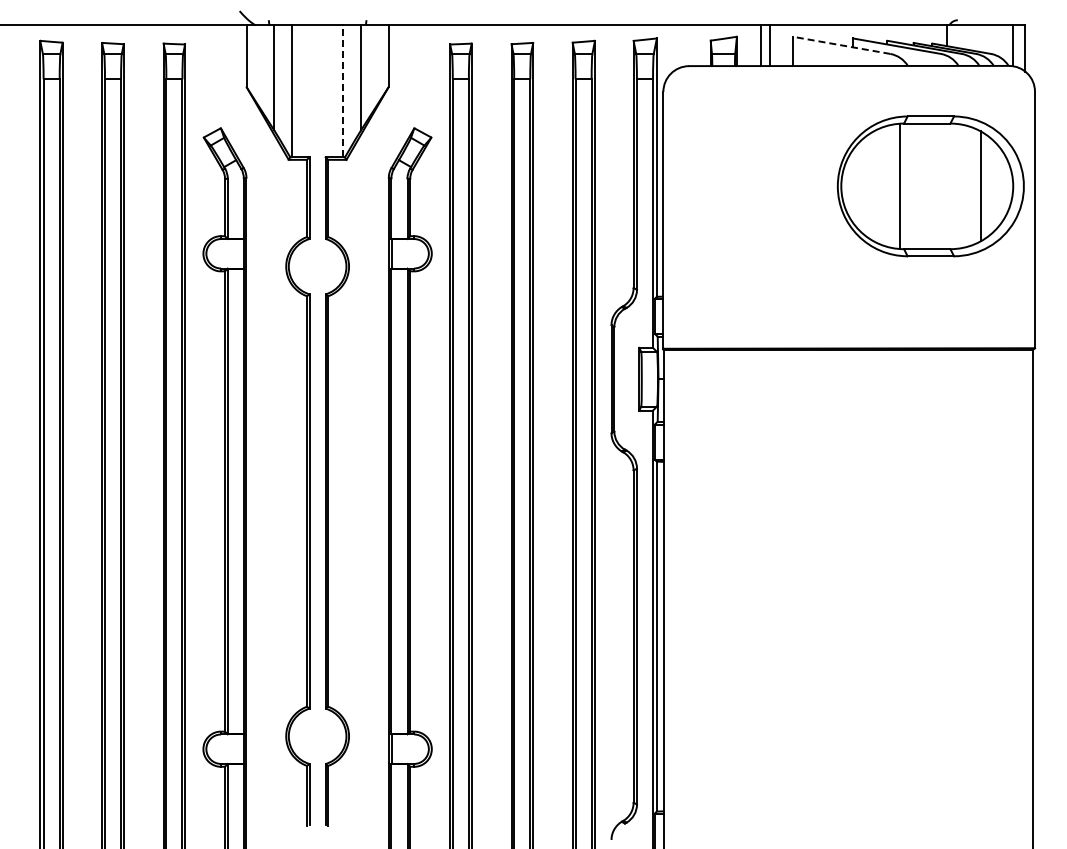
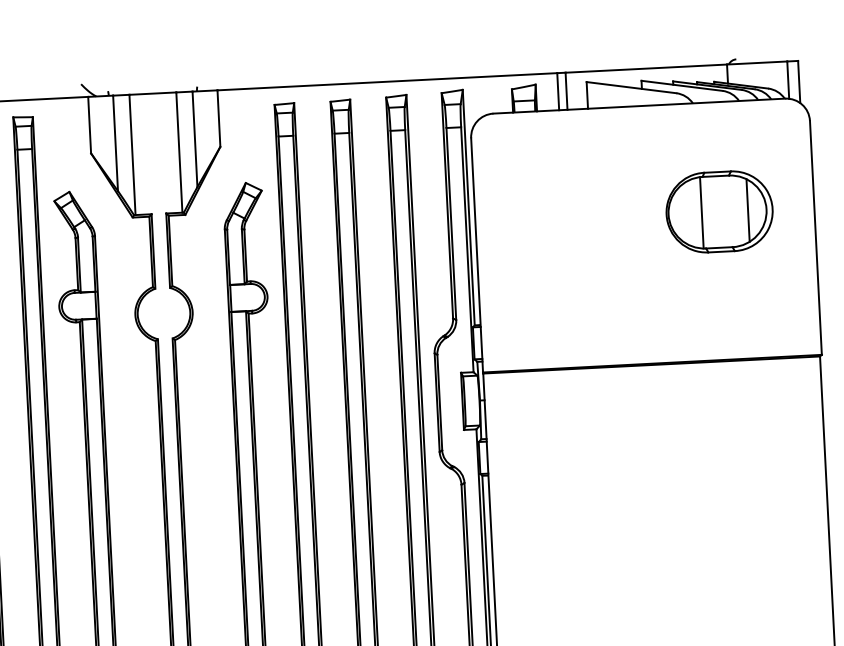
line: (841, 45) -> (631, 87), dashed -> solid
line: (343, 91) -> (179, 152), dashed -> solid
part: (931, 185) -> (719, 211), size x0.62

